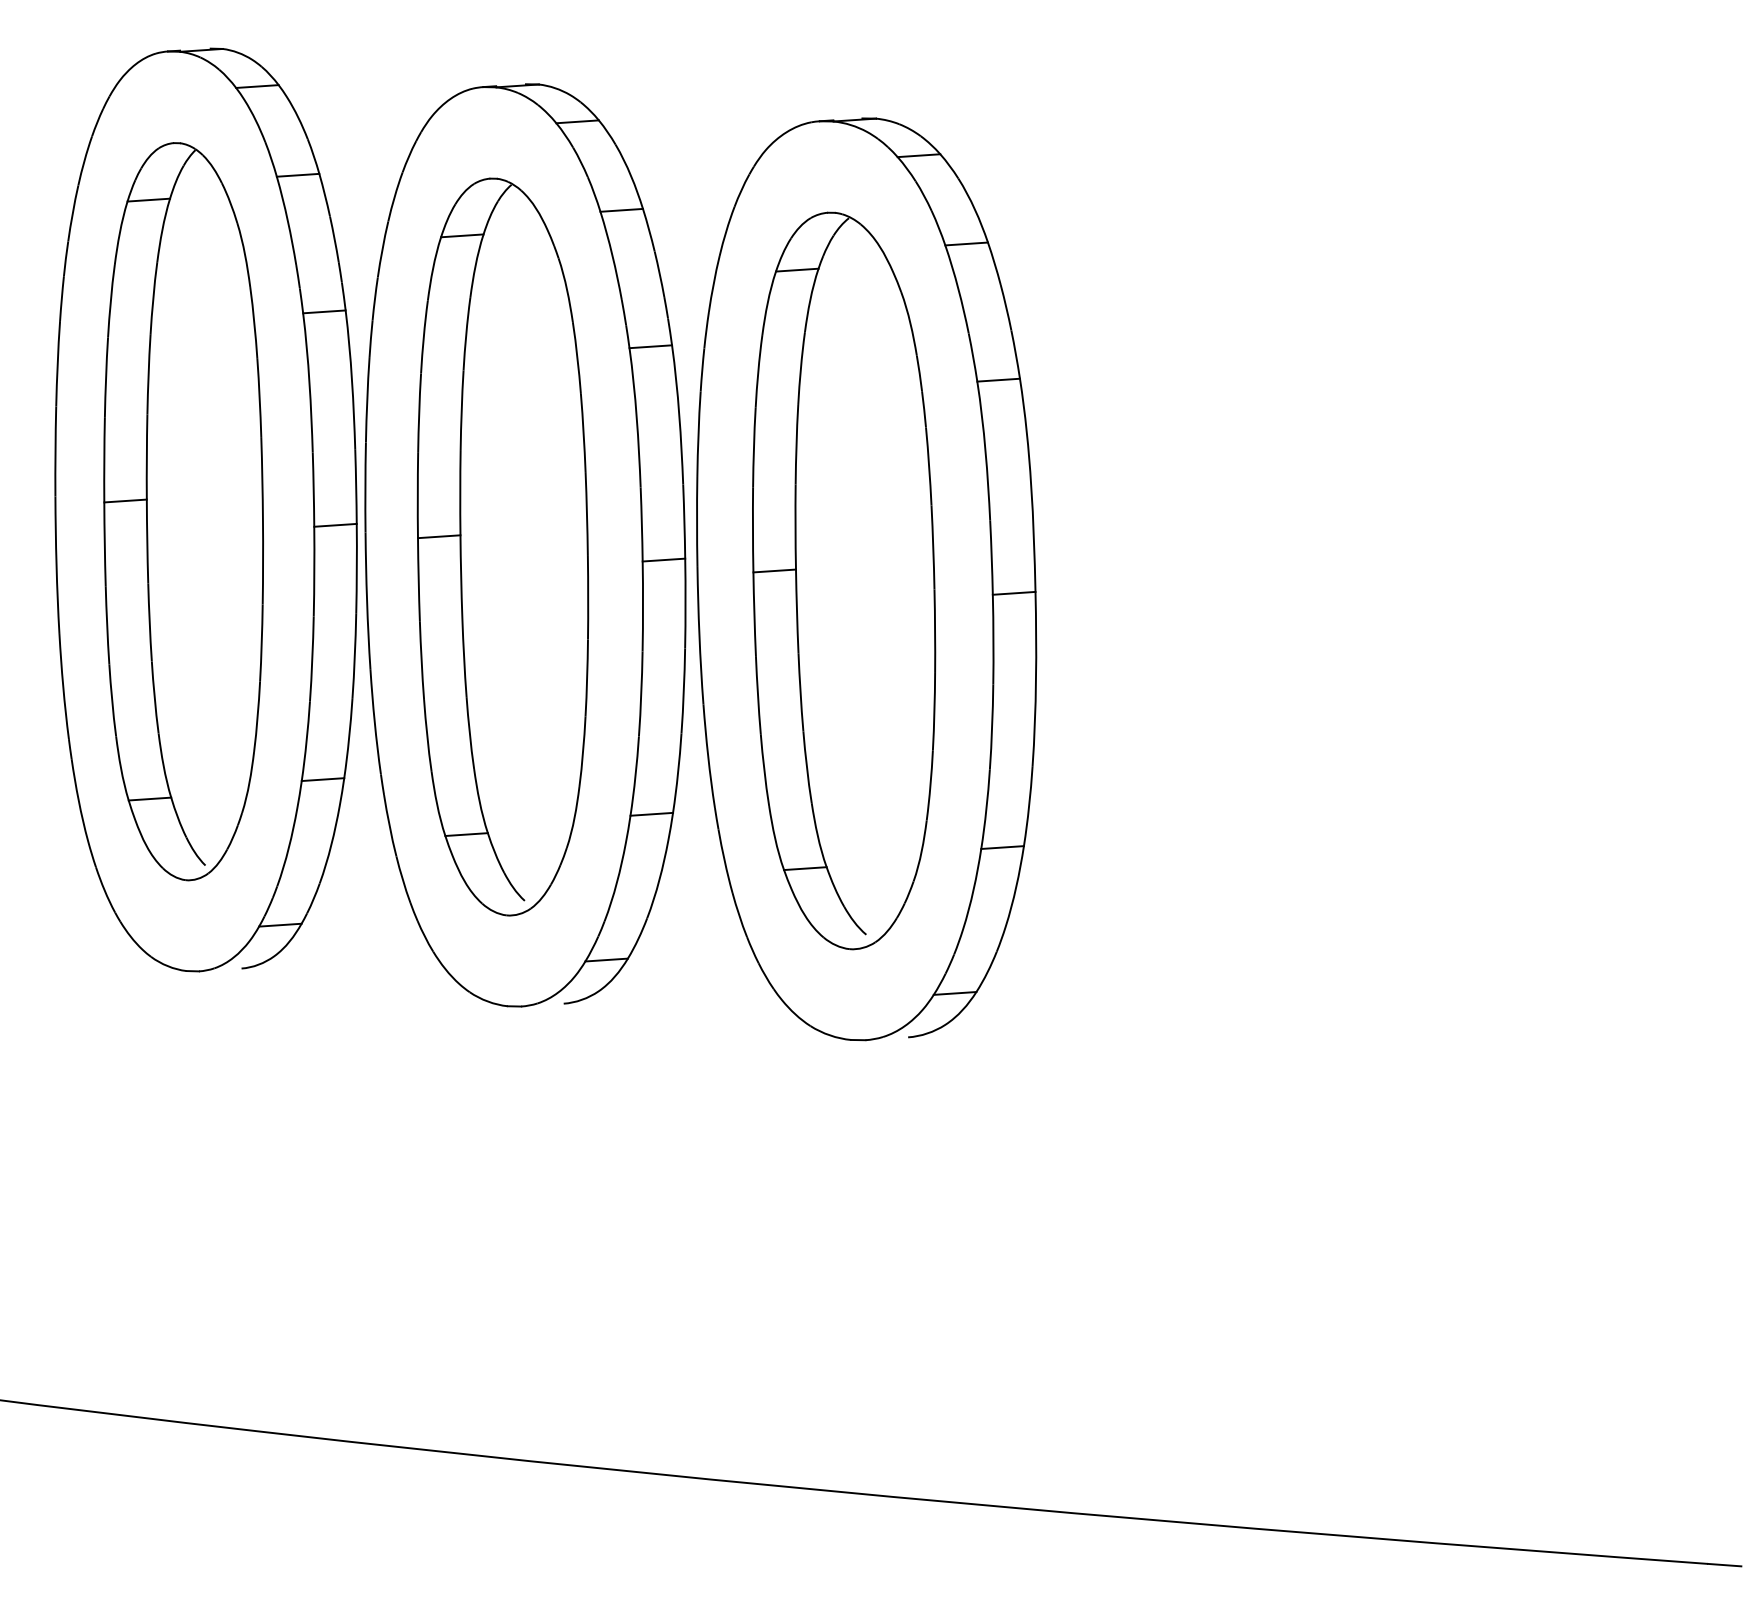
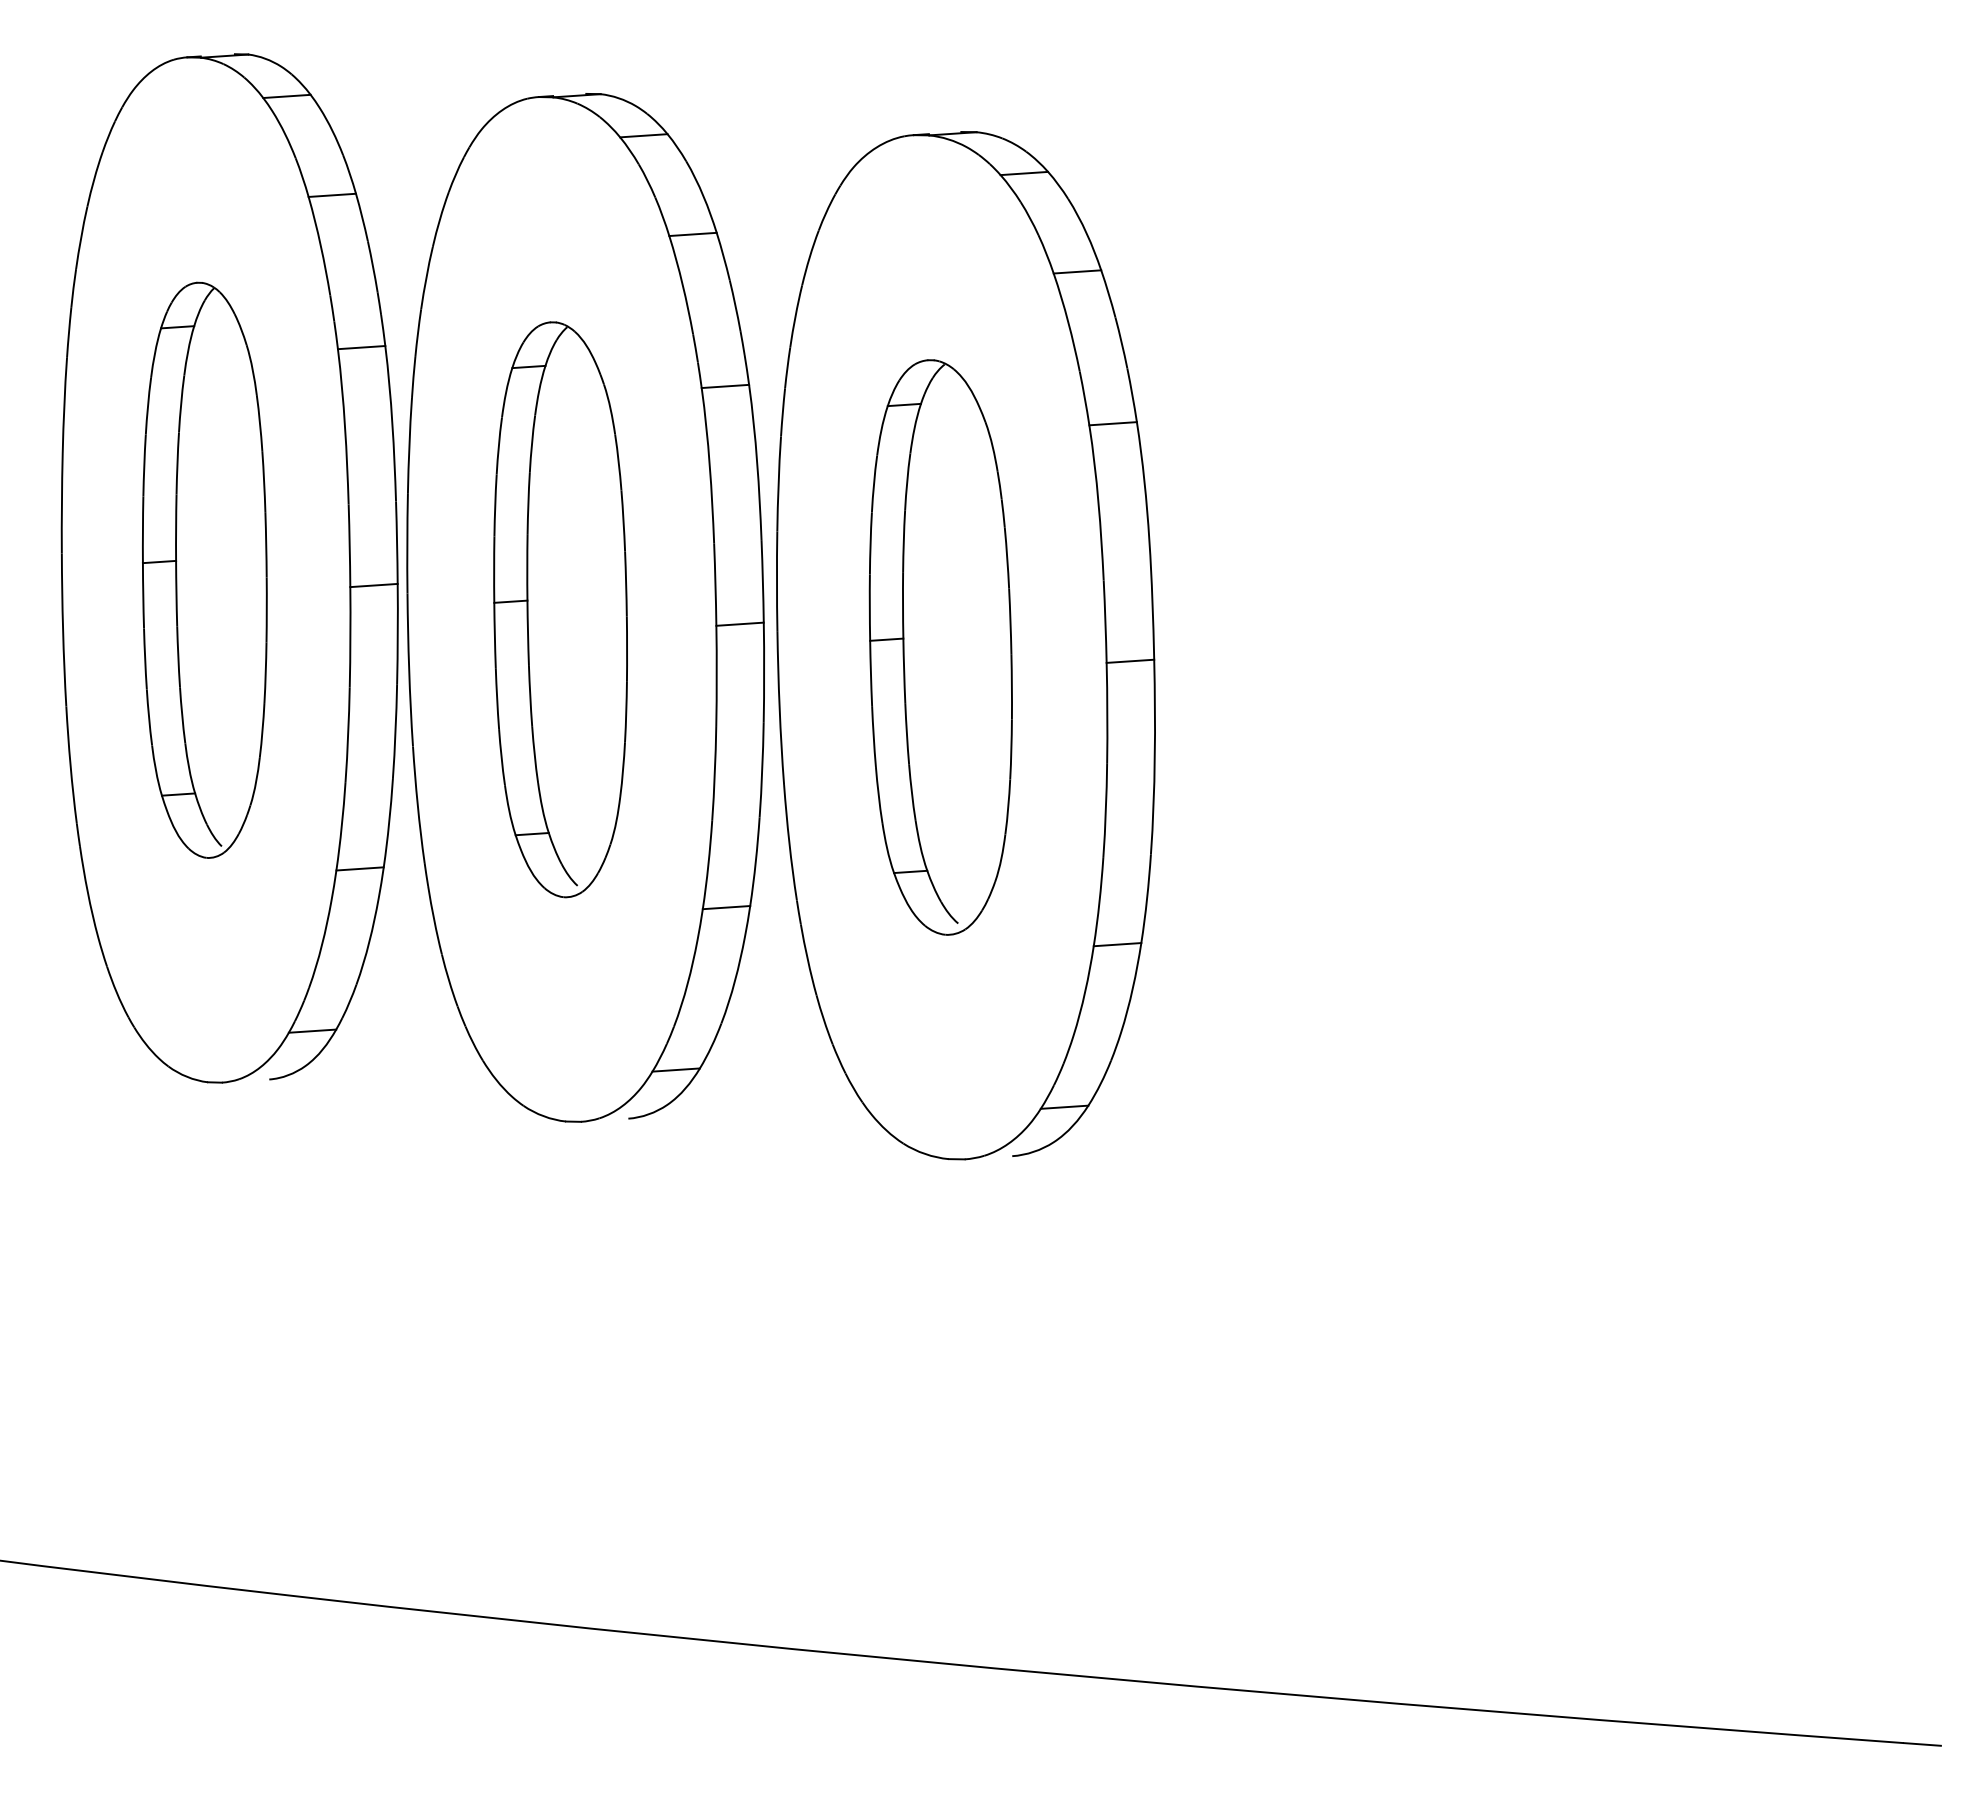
part: (183, 511) -> (204, 570), size x0.7
part: (502, 546) -> (560, 609), size x0.7
part: (843, 580) -> (940, 647), size x0.7

